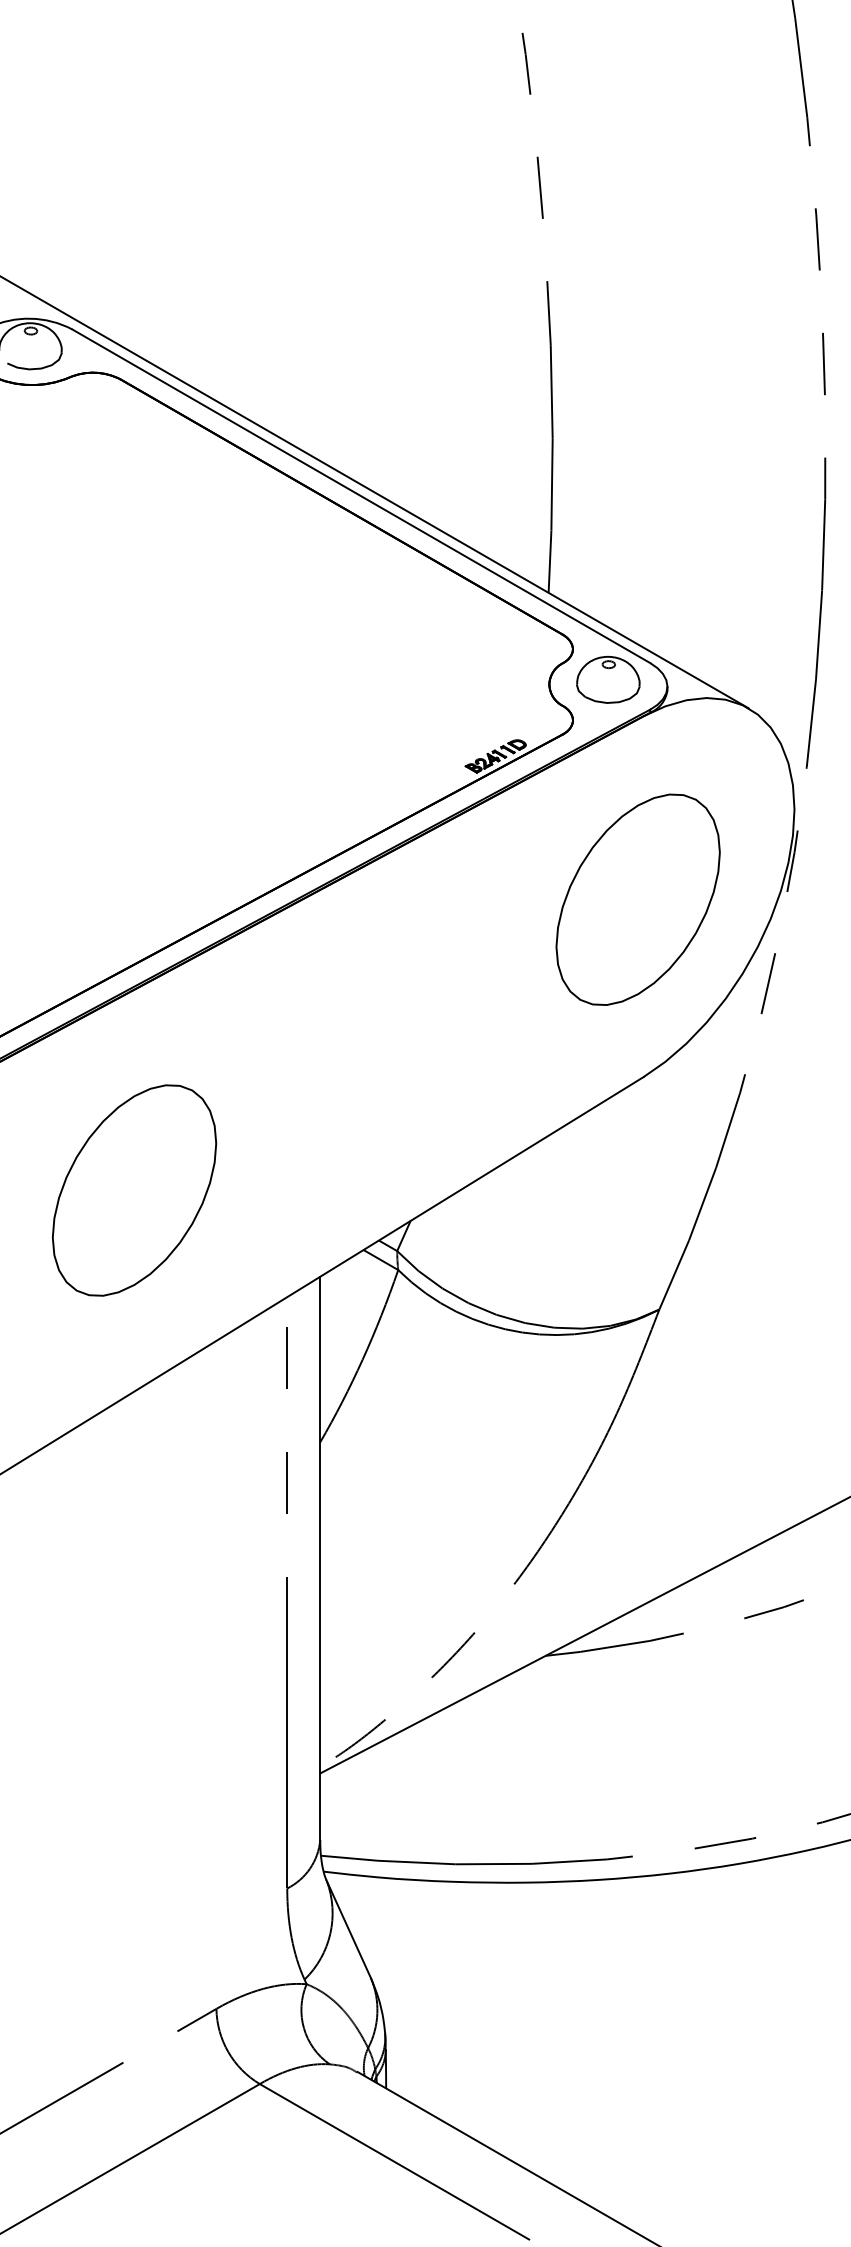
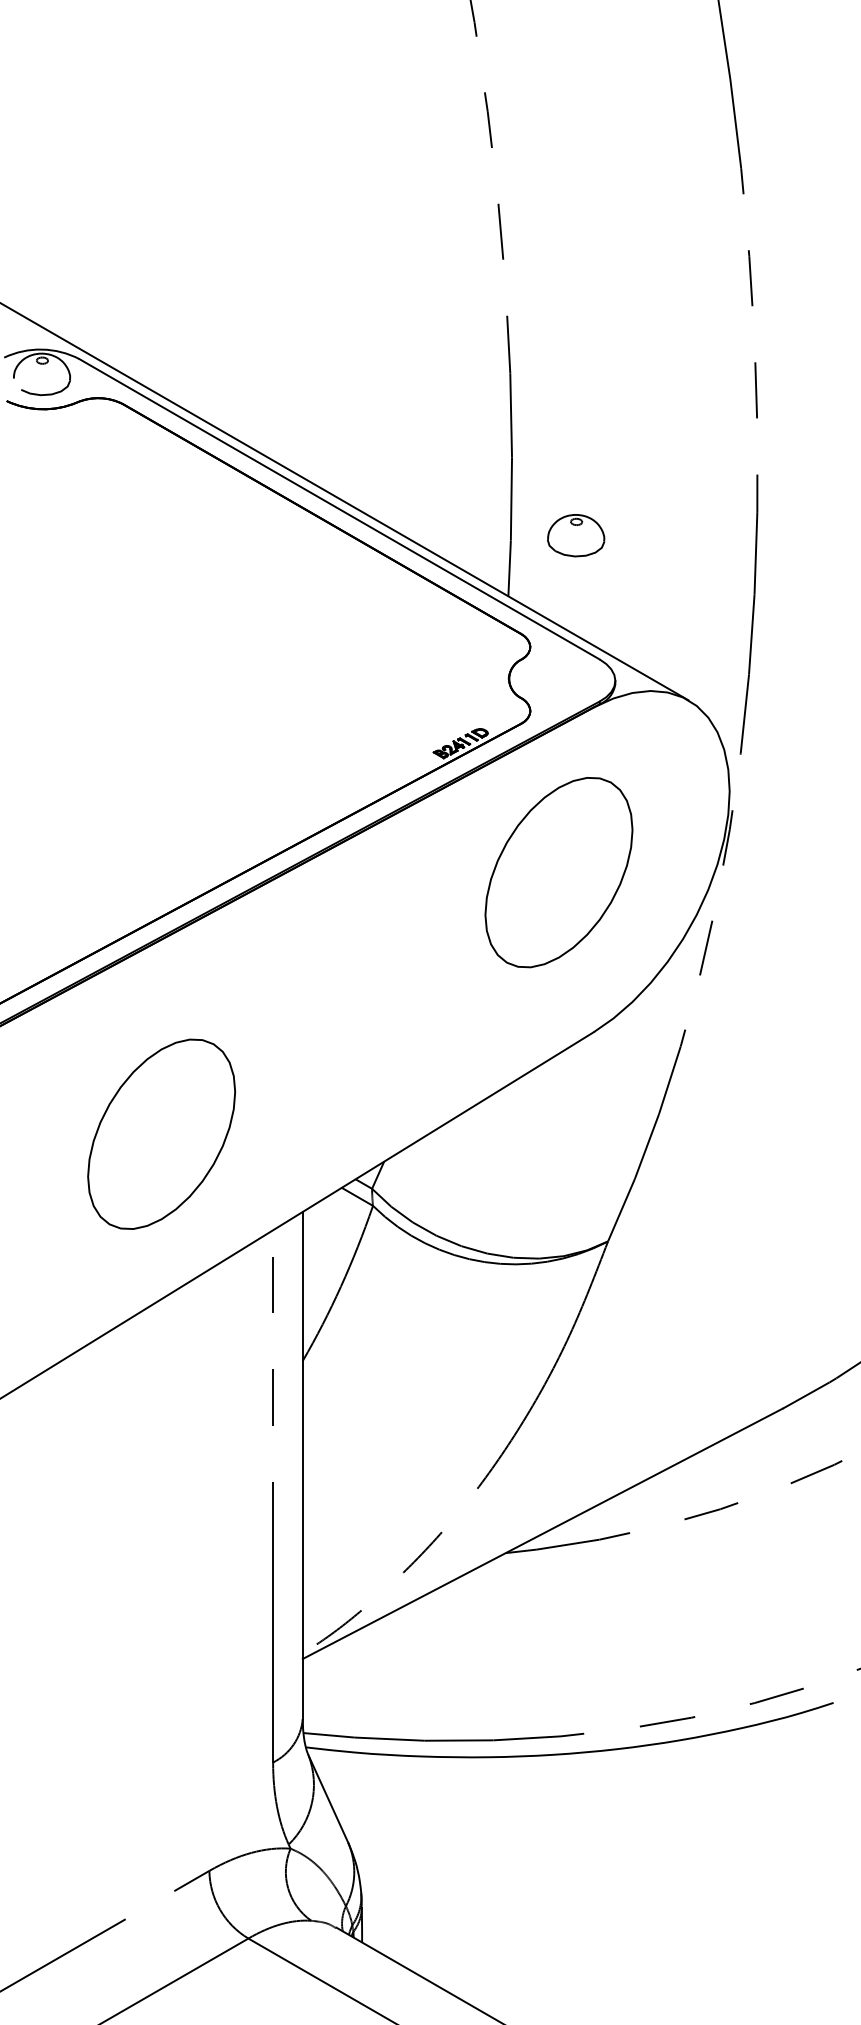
part: (608, 679) -> (576, 535), moved
part: (637, 899) -> (558, 872), moved
part: (134, 1189) -> (161, 1133), moved

